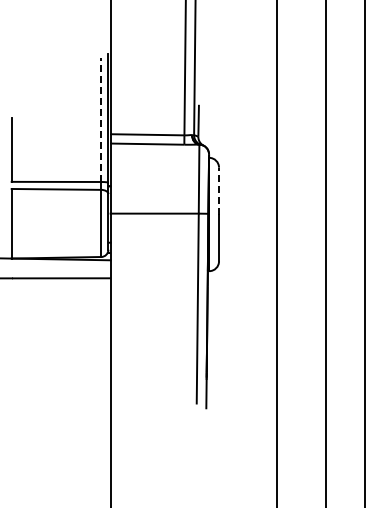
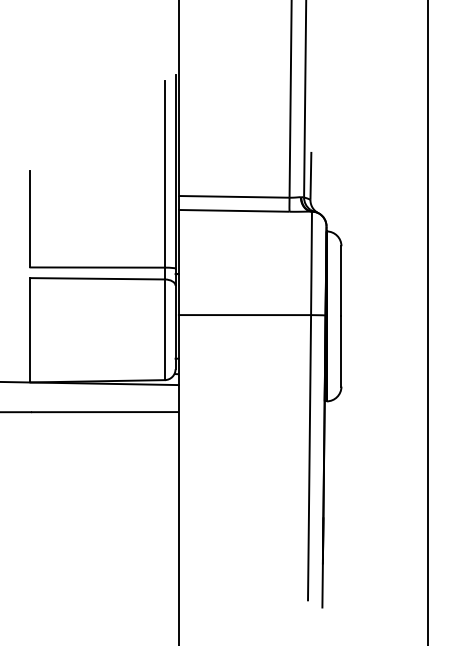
line: (101, 119) -> (165, 173), dashed -> solid
line: (219, 190) -> (342, 280), dashed -> solid

